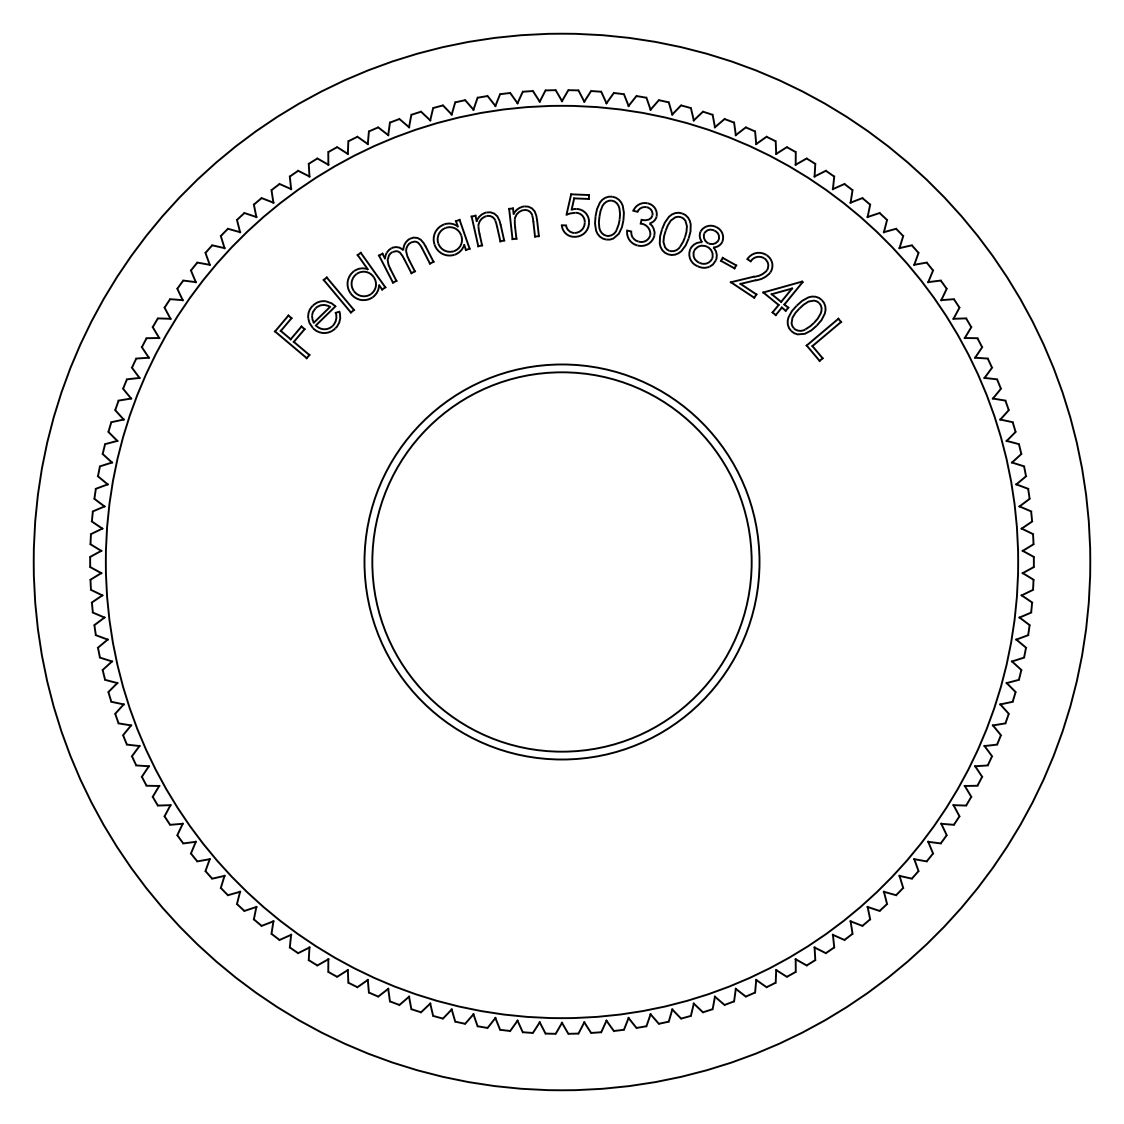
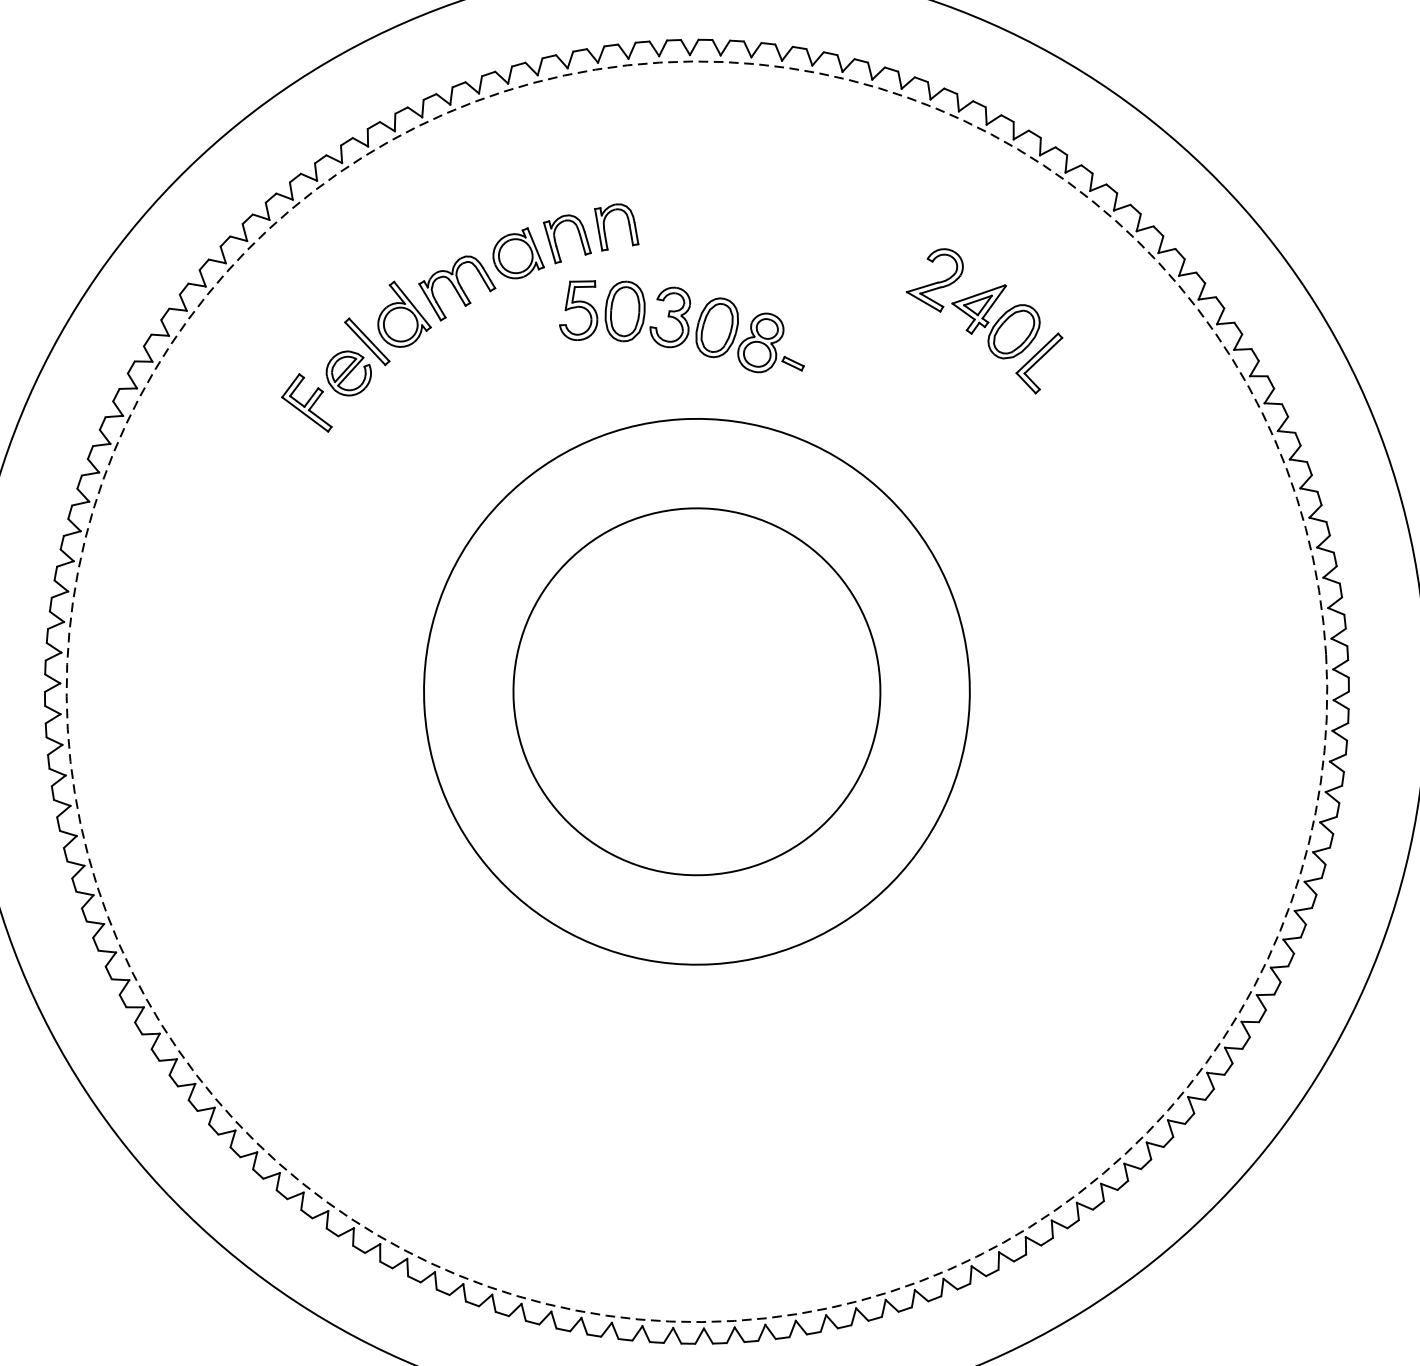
part: (648, 231) -> (680, 326), moved
circle: (561, 561) -> (696, 691), size x0.7
circle: (561, 561) -> (696, 691), solid -> dashed

